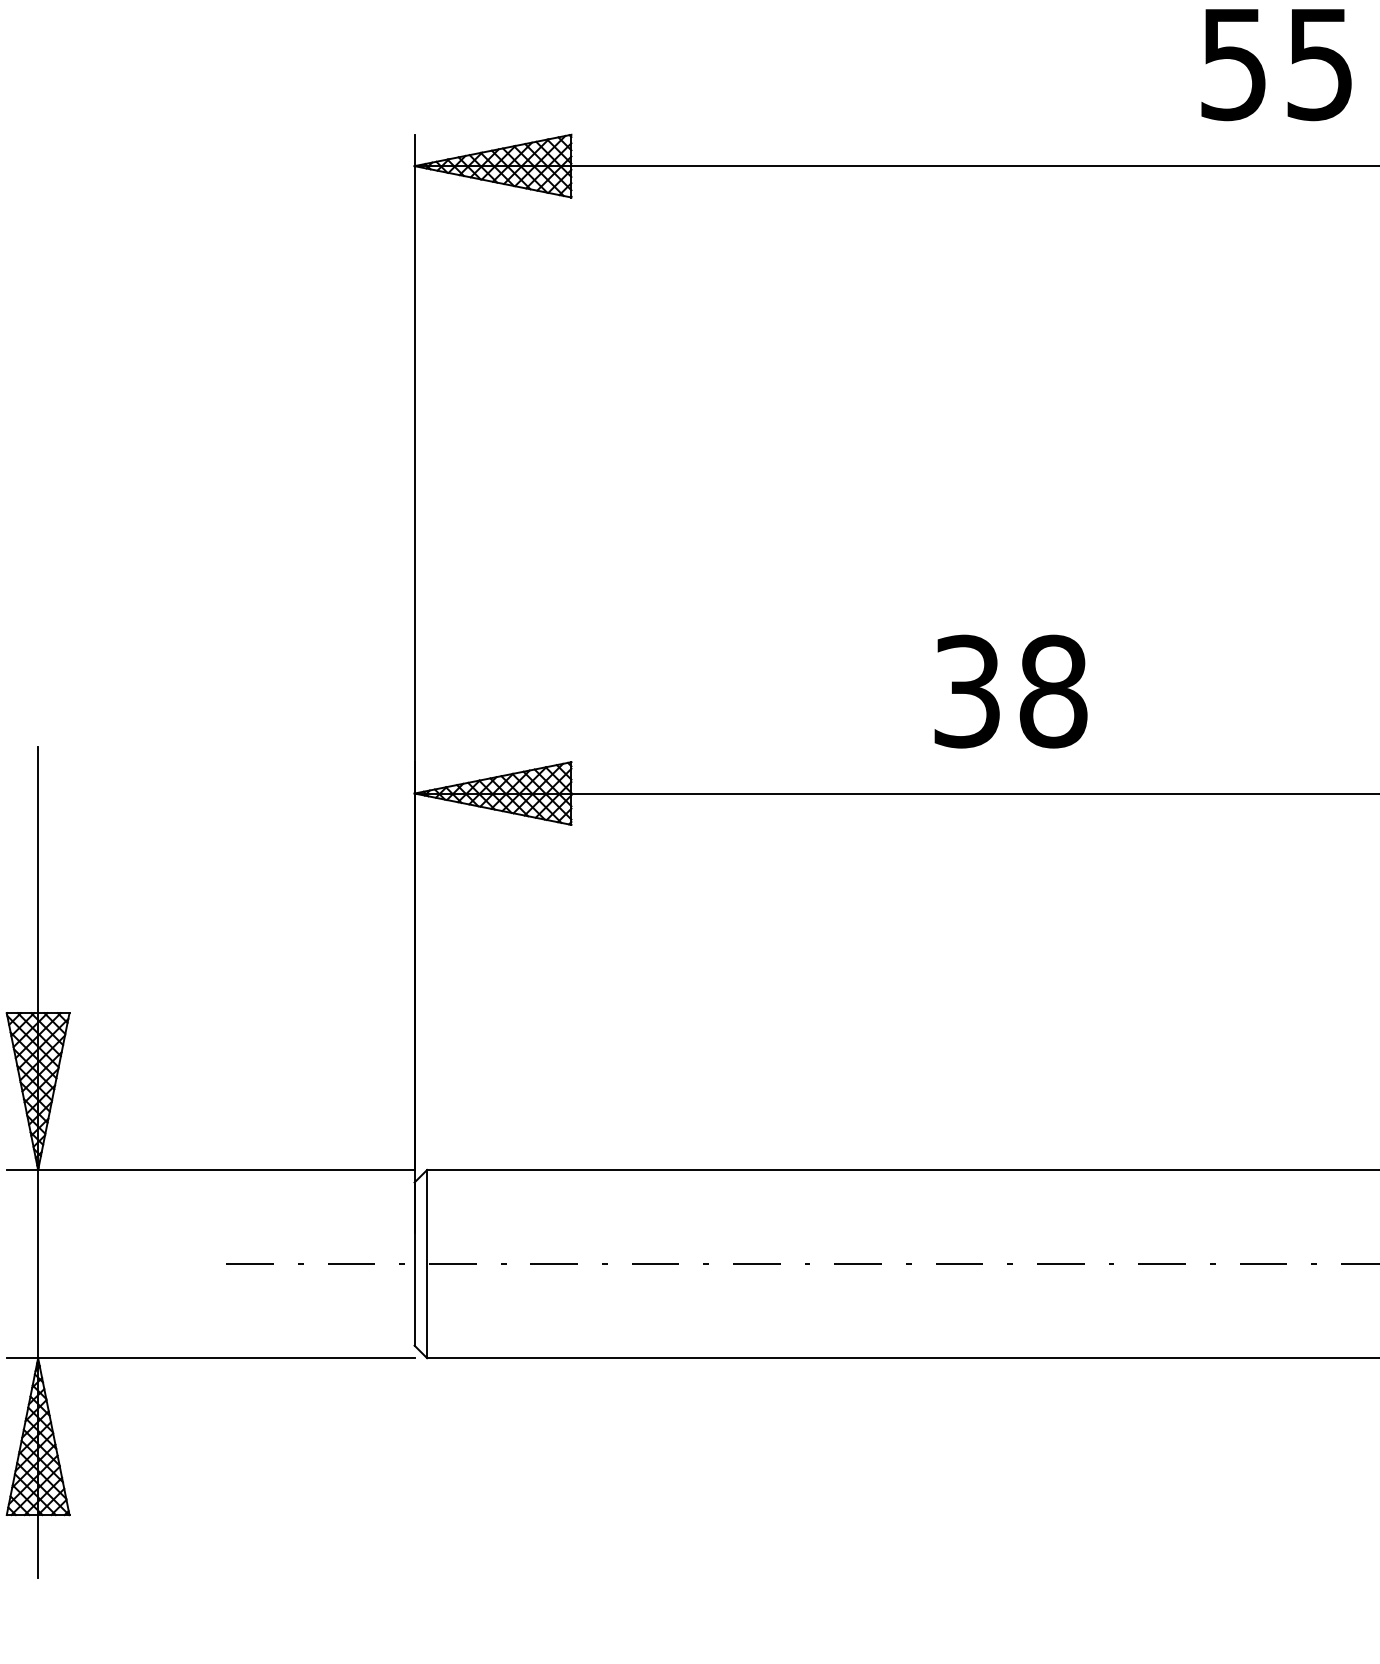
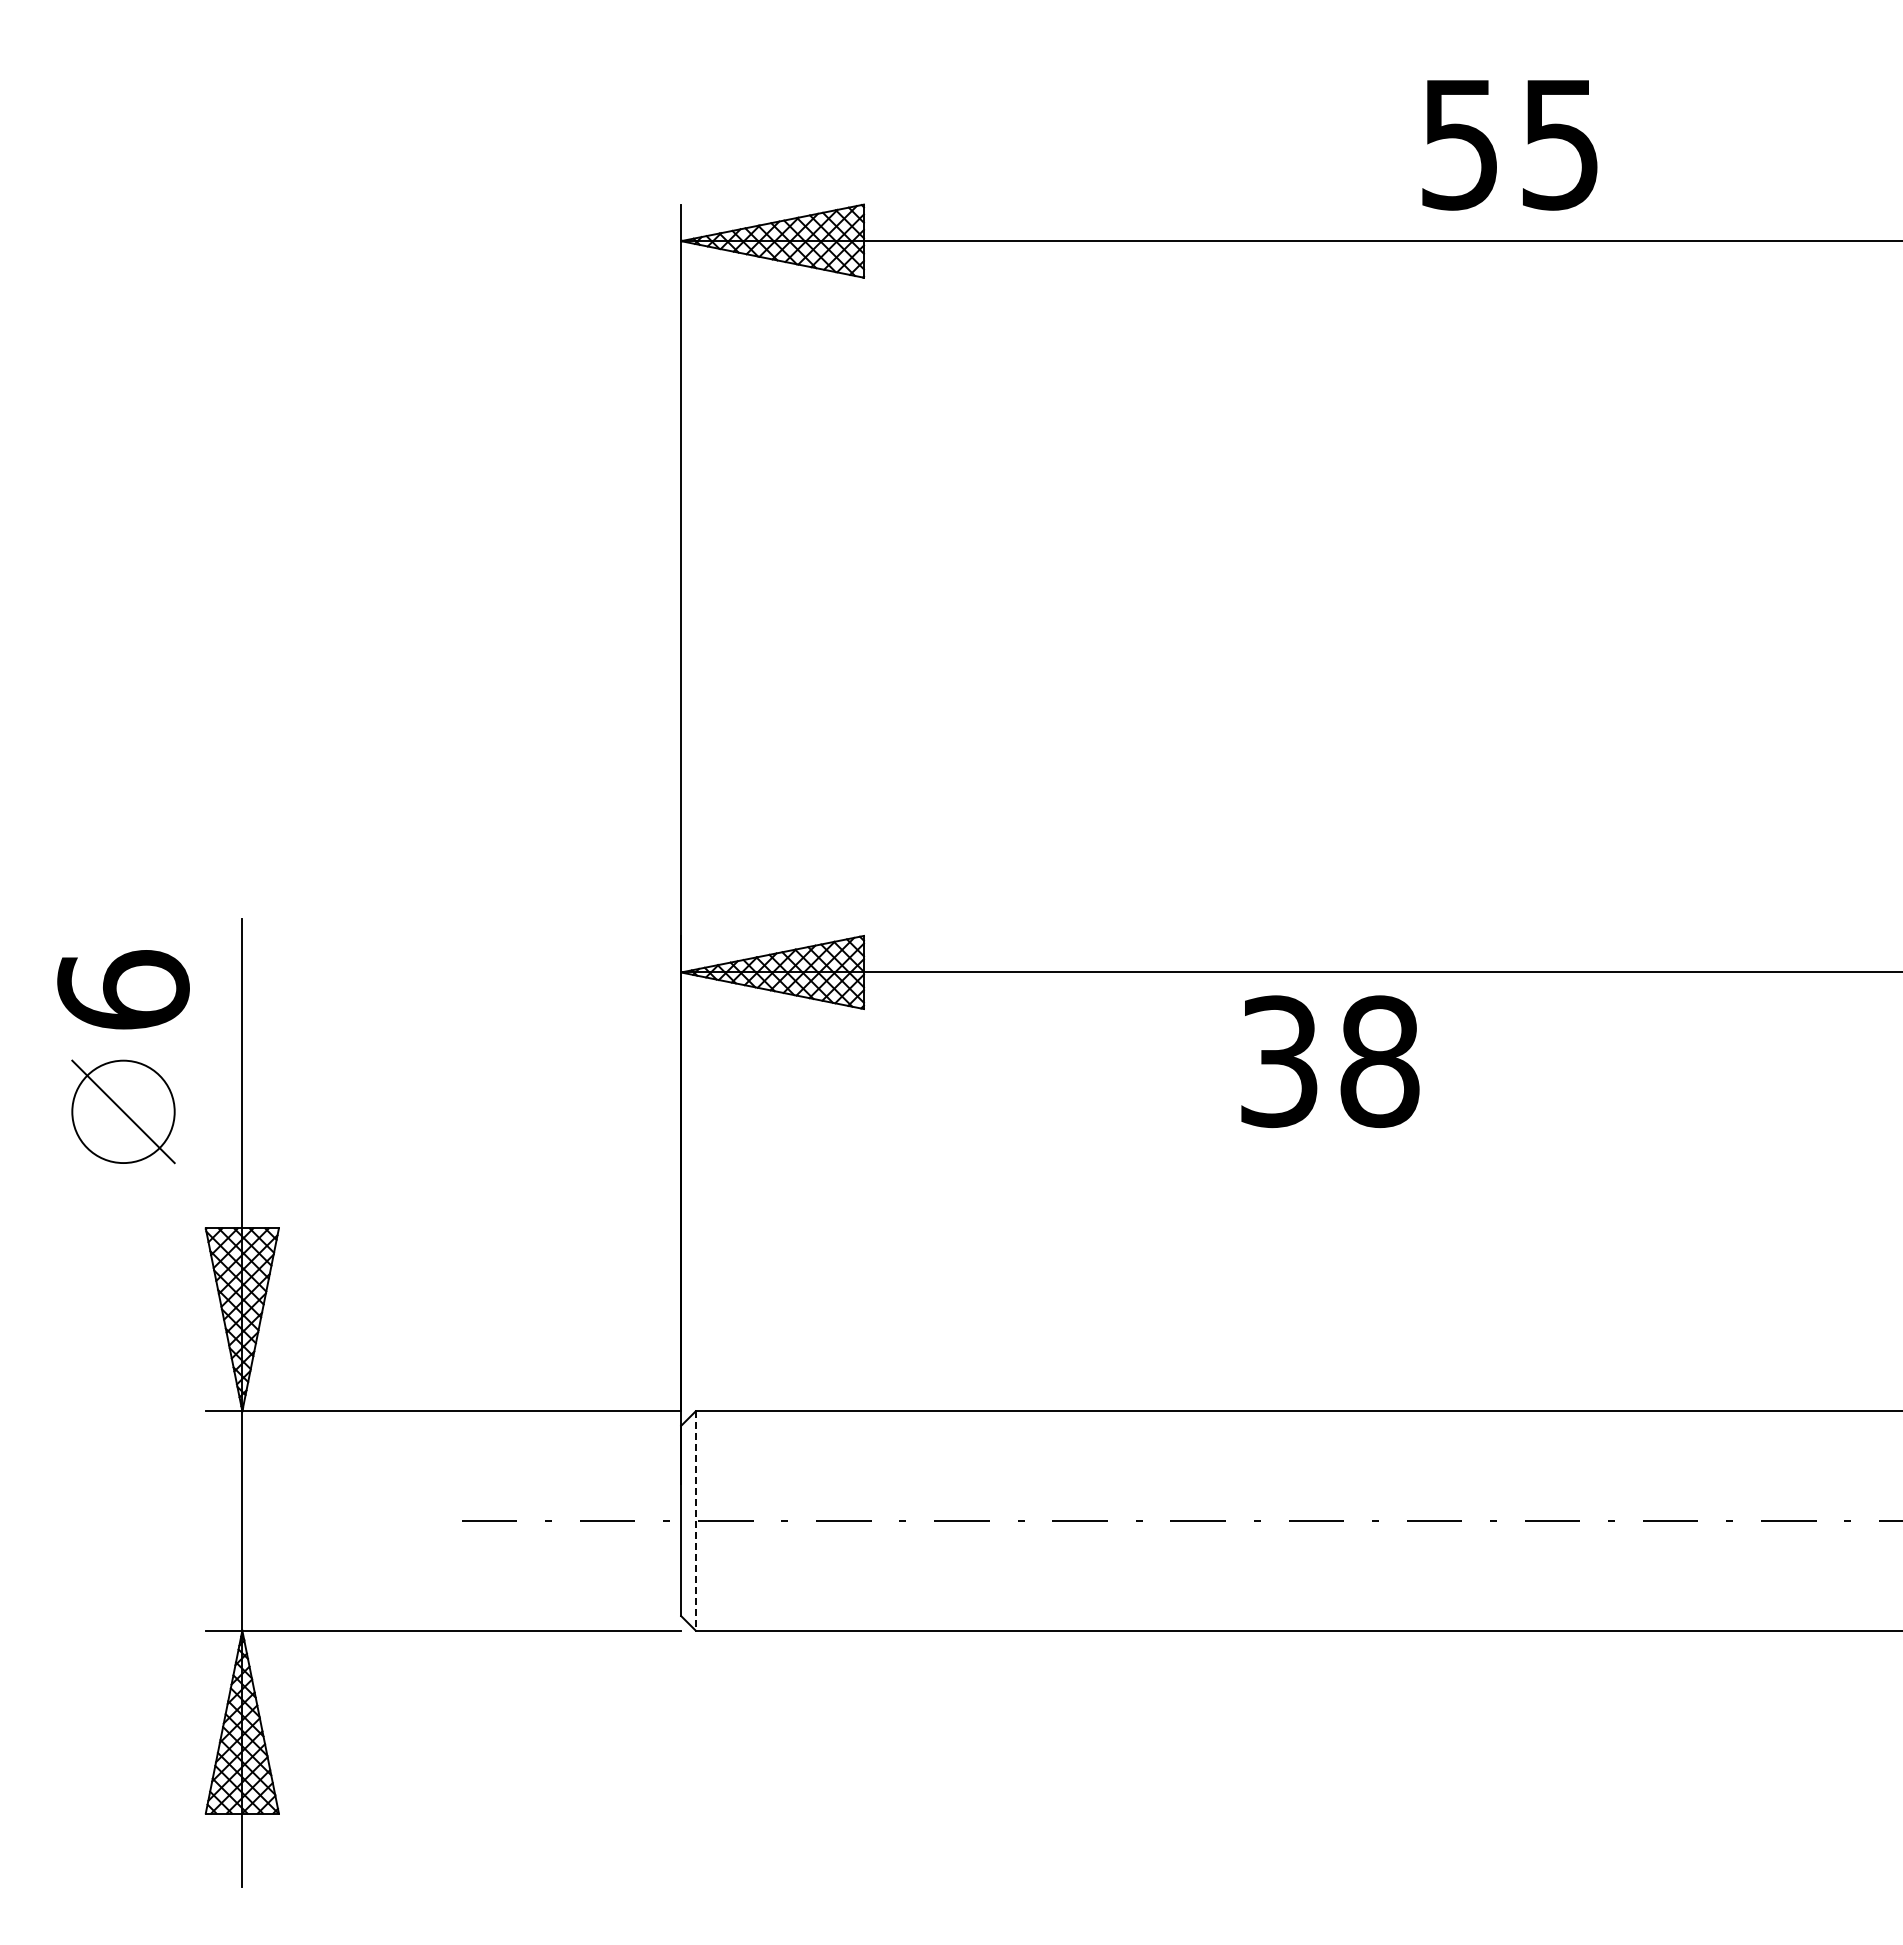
text: (1276, 65) -> (1509, 145), moved
text: (1011, 691) -> (1330, 1061), moved
line: (426, 1263) -> (695, 1520), solid -> dashed

